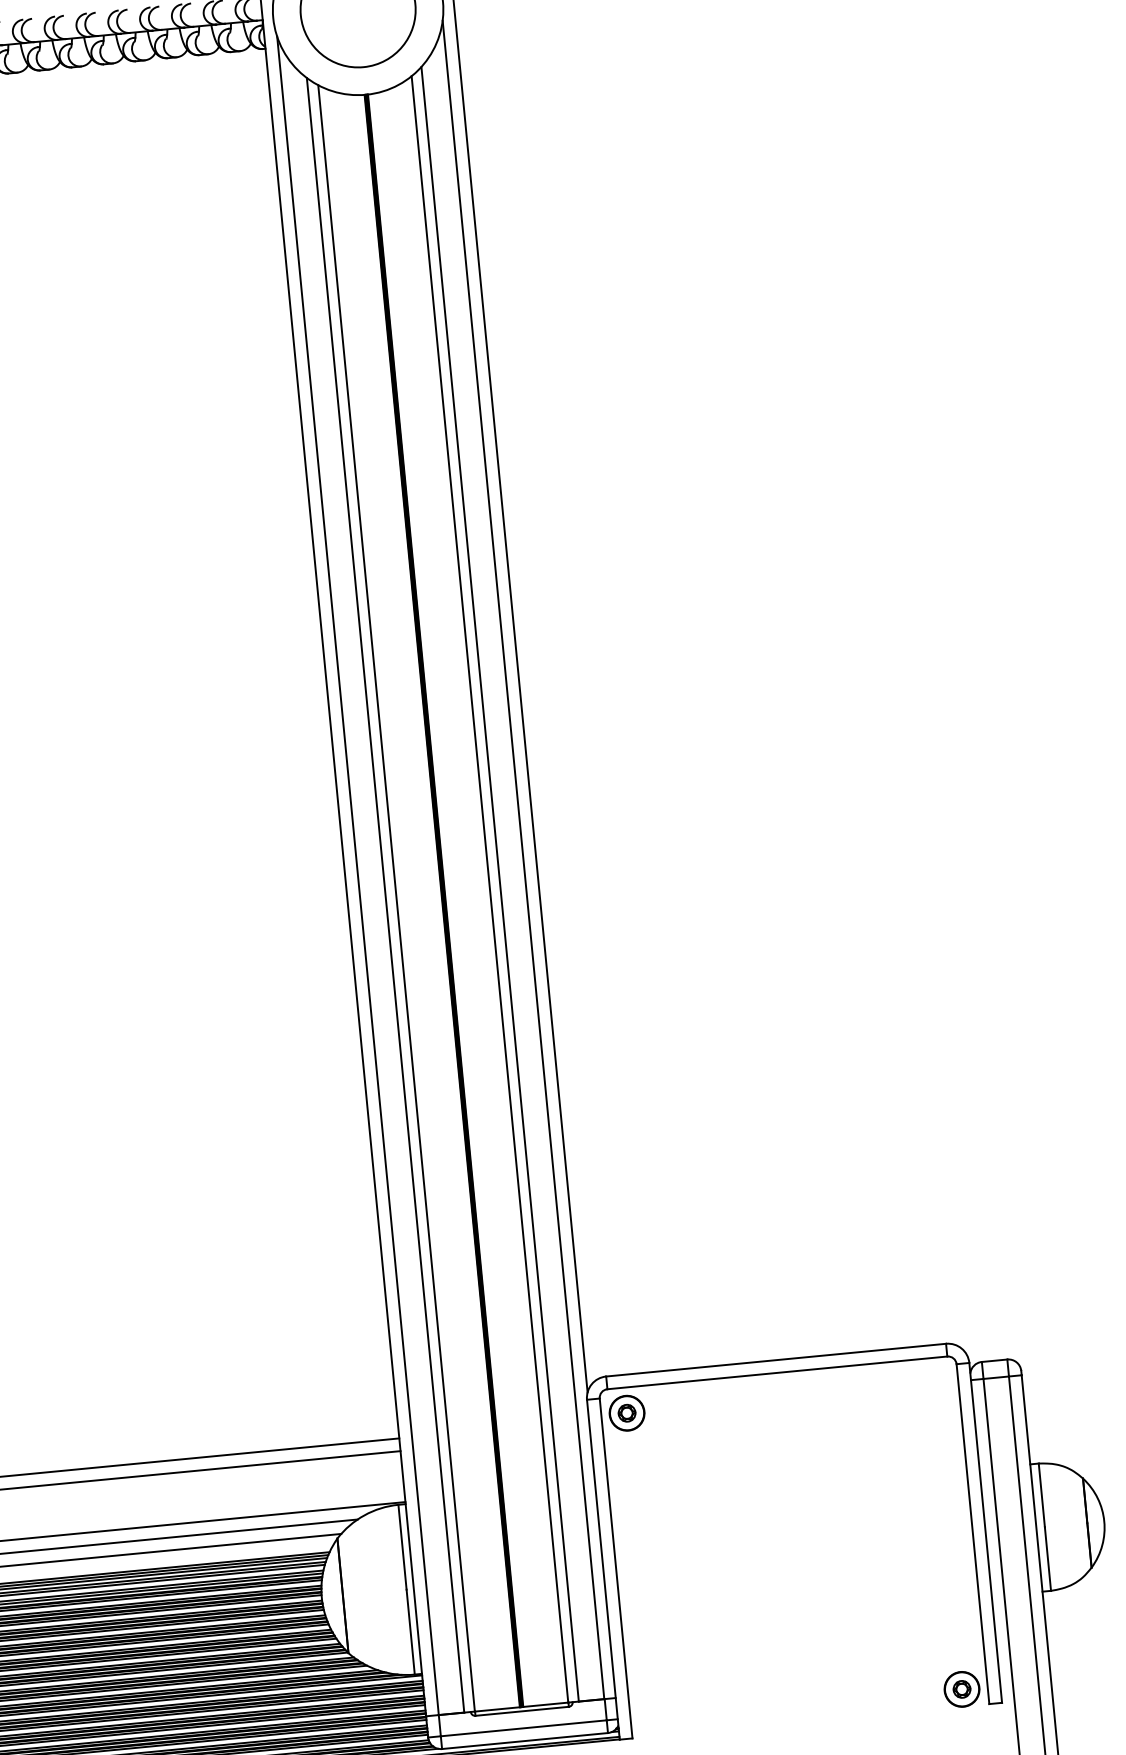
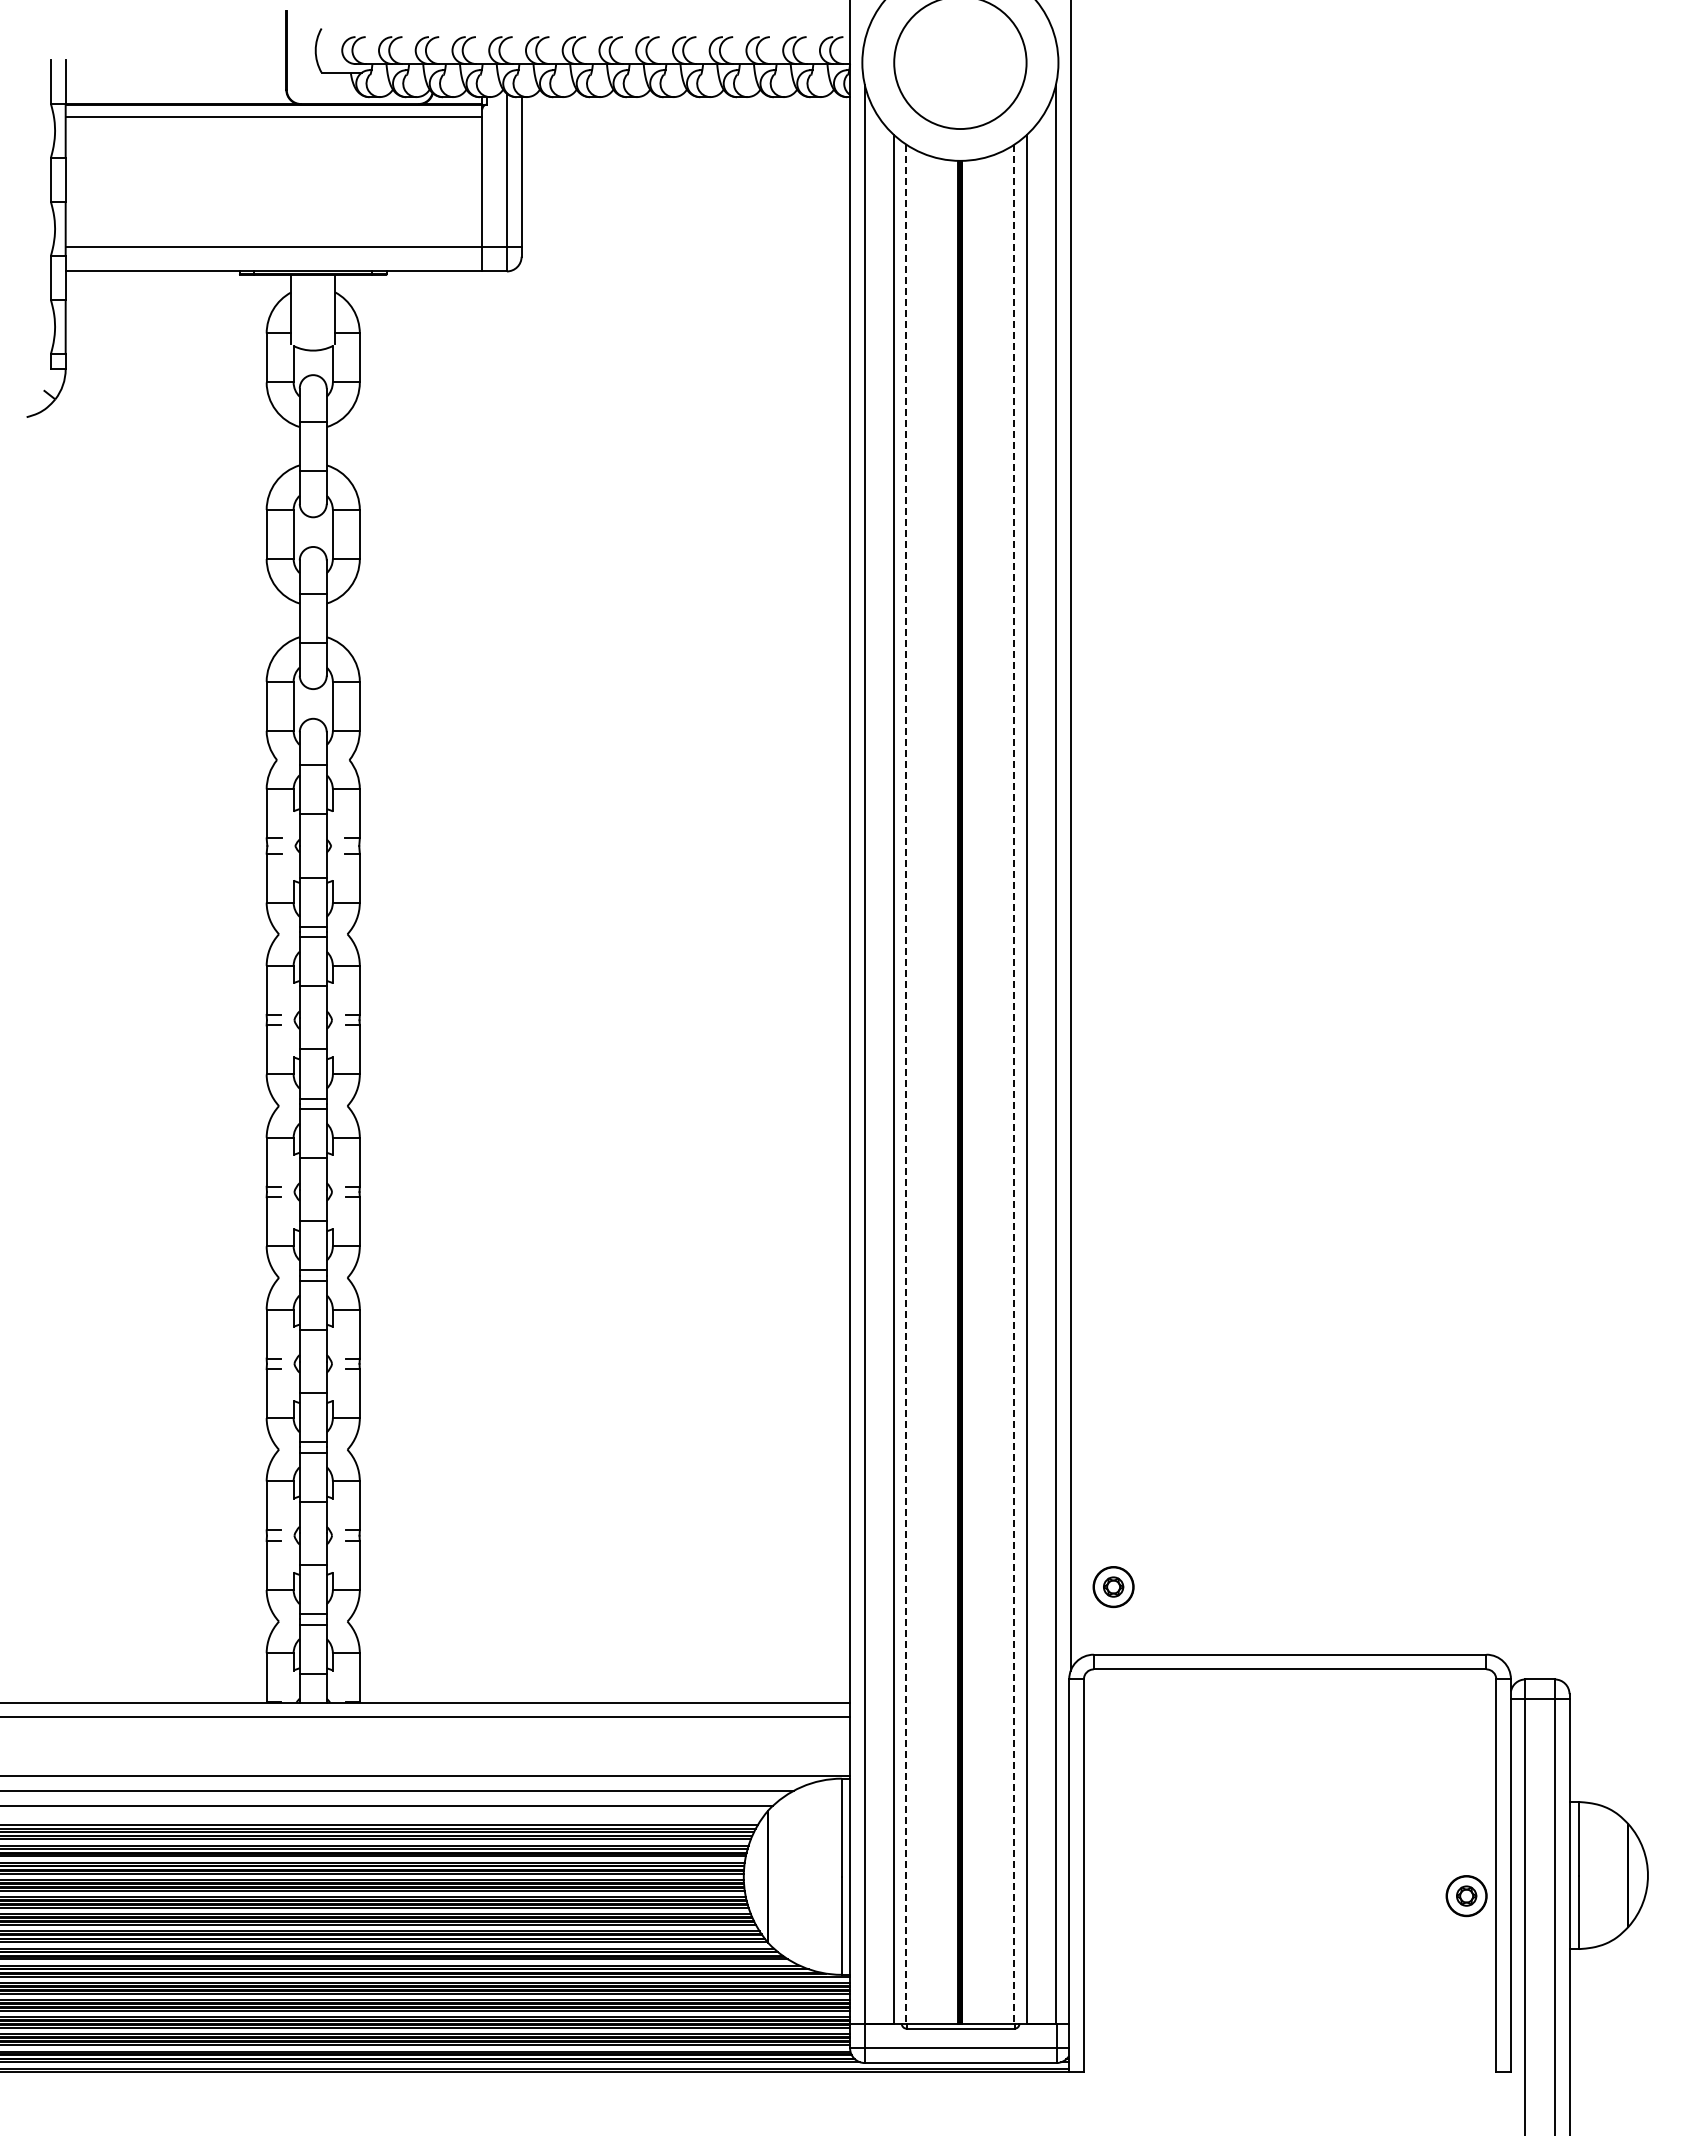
line: (490, 889) -> (1014, 1084), solid -> dashed
line: (396, 898) -> (906, 1084), solid -> dashed
part: (627, 1413) -> (1113, 1587), moved
part: (961, 1689) -> (1466, 1896), moved

